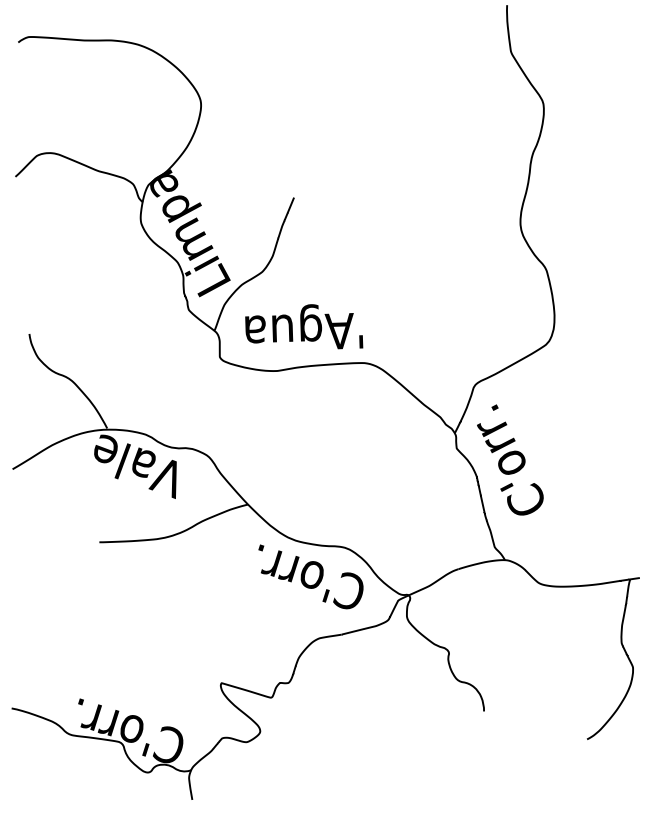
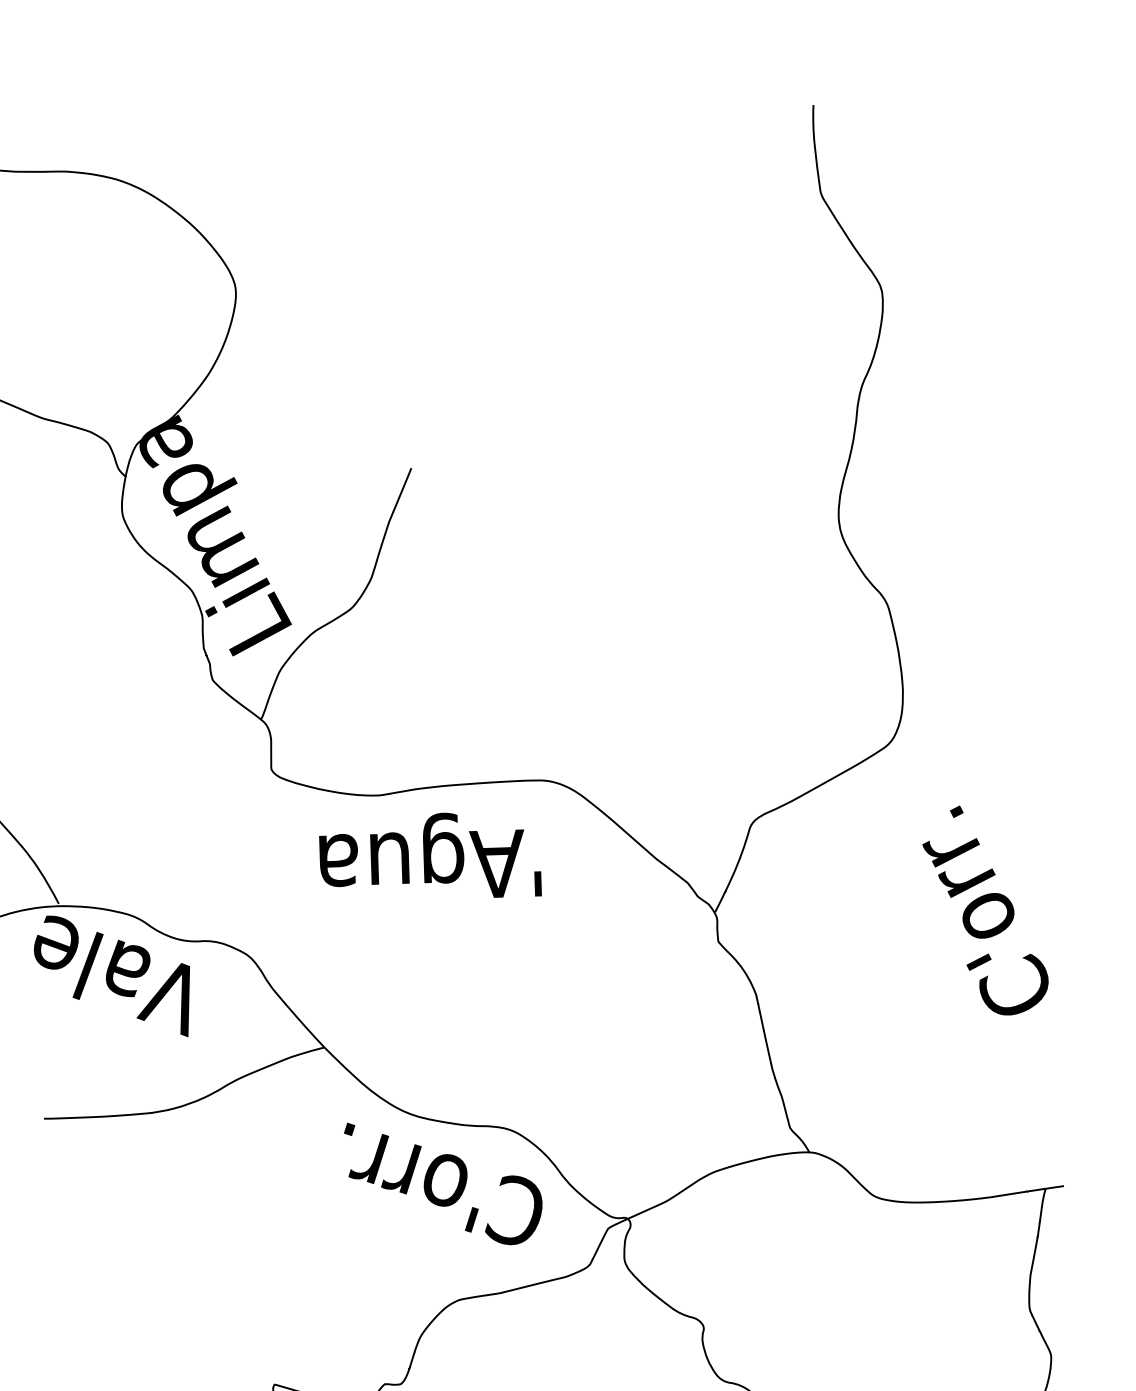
text: (304, 326) -> (431, 854), moved
text: (510, 459) -> (985, 909), moved

